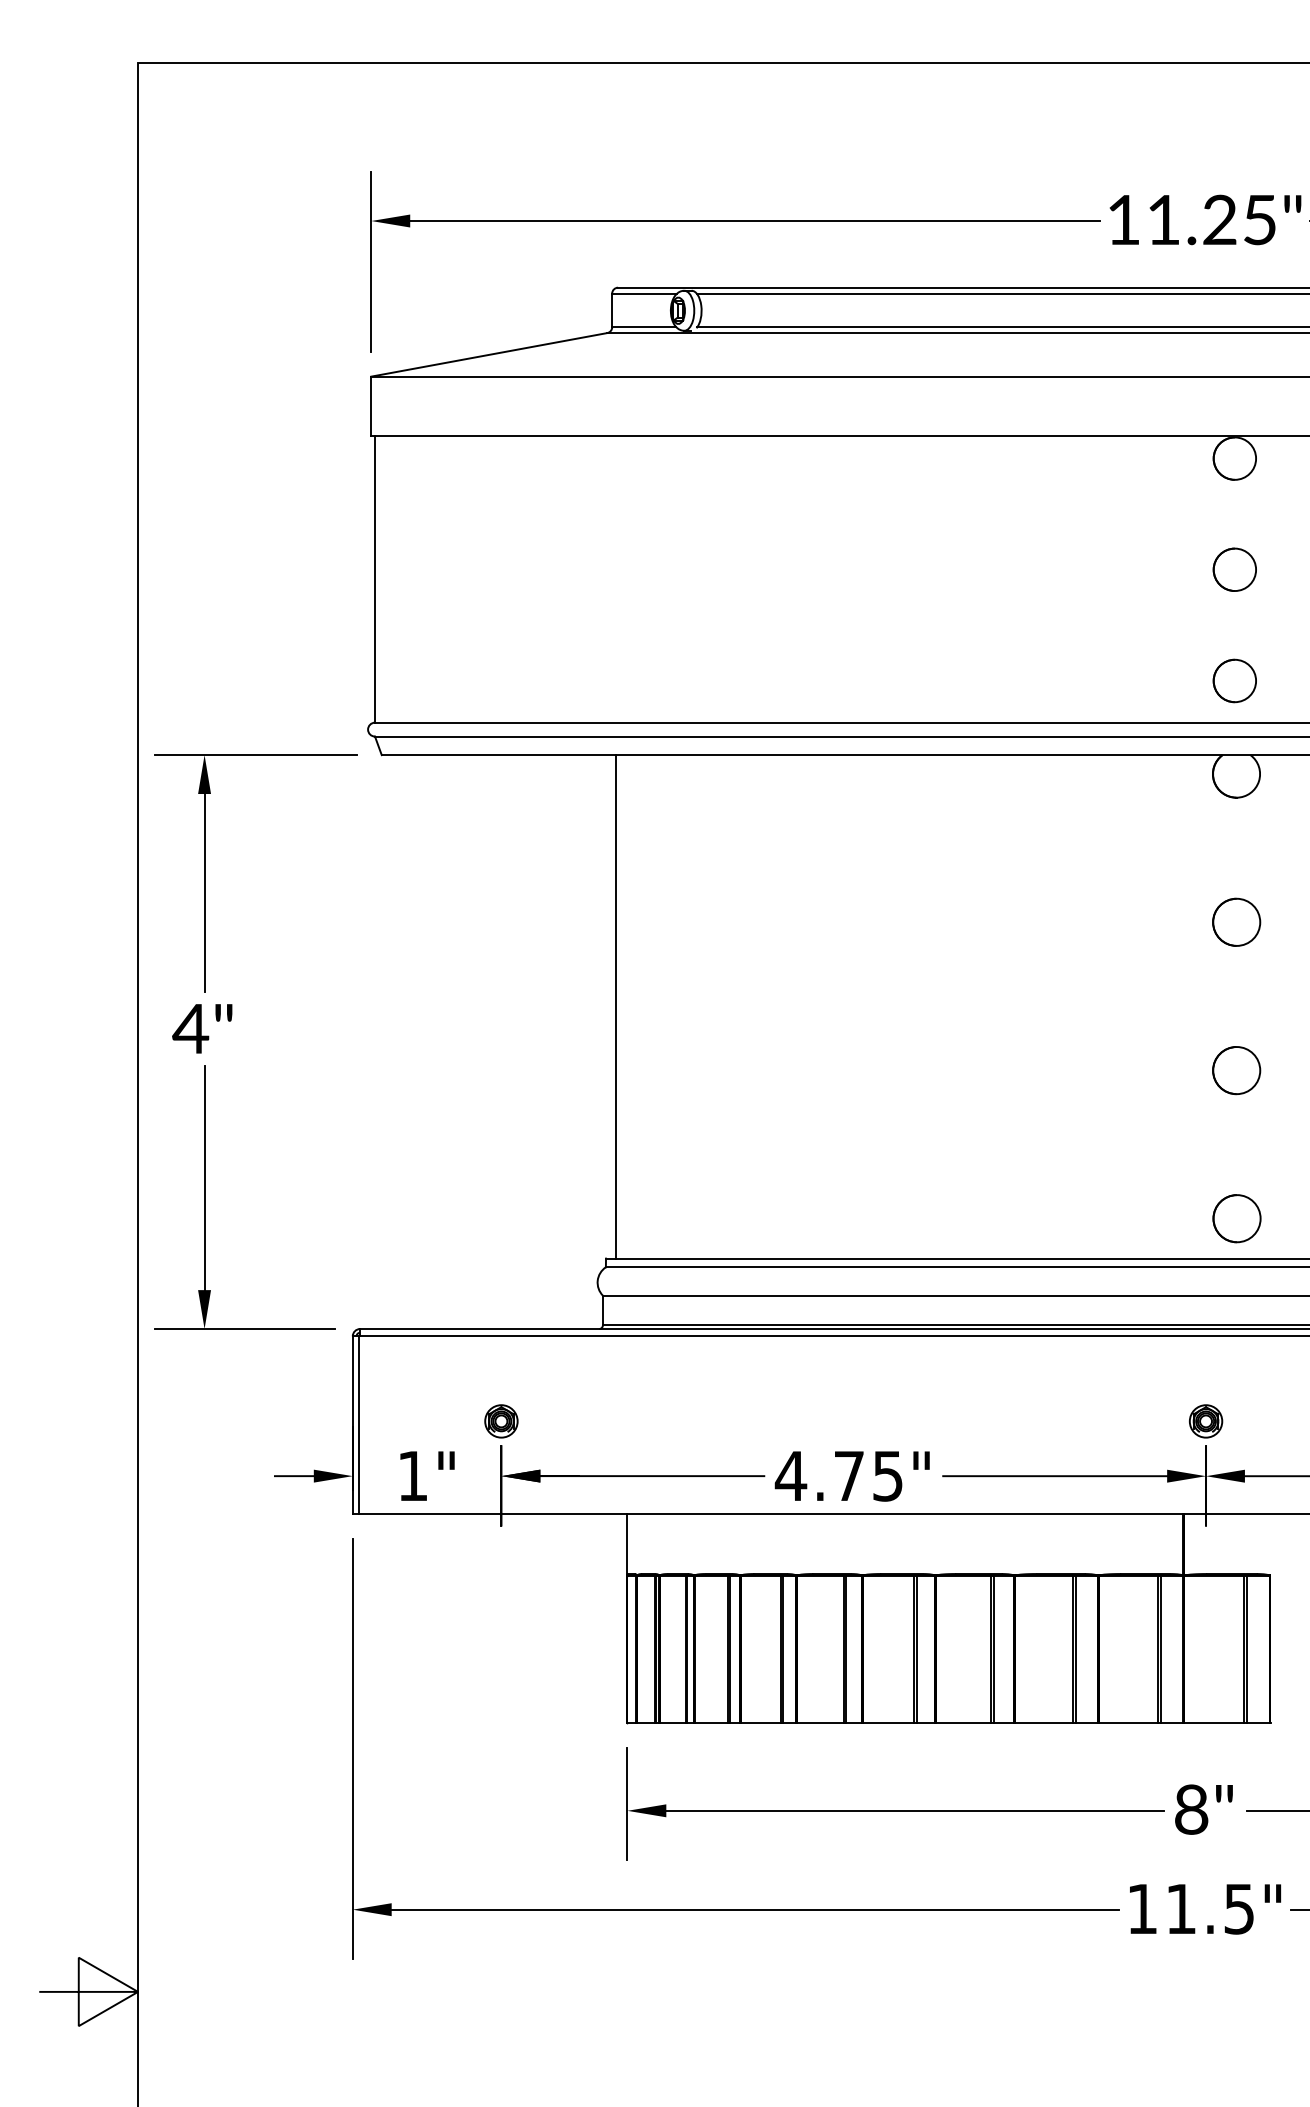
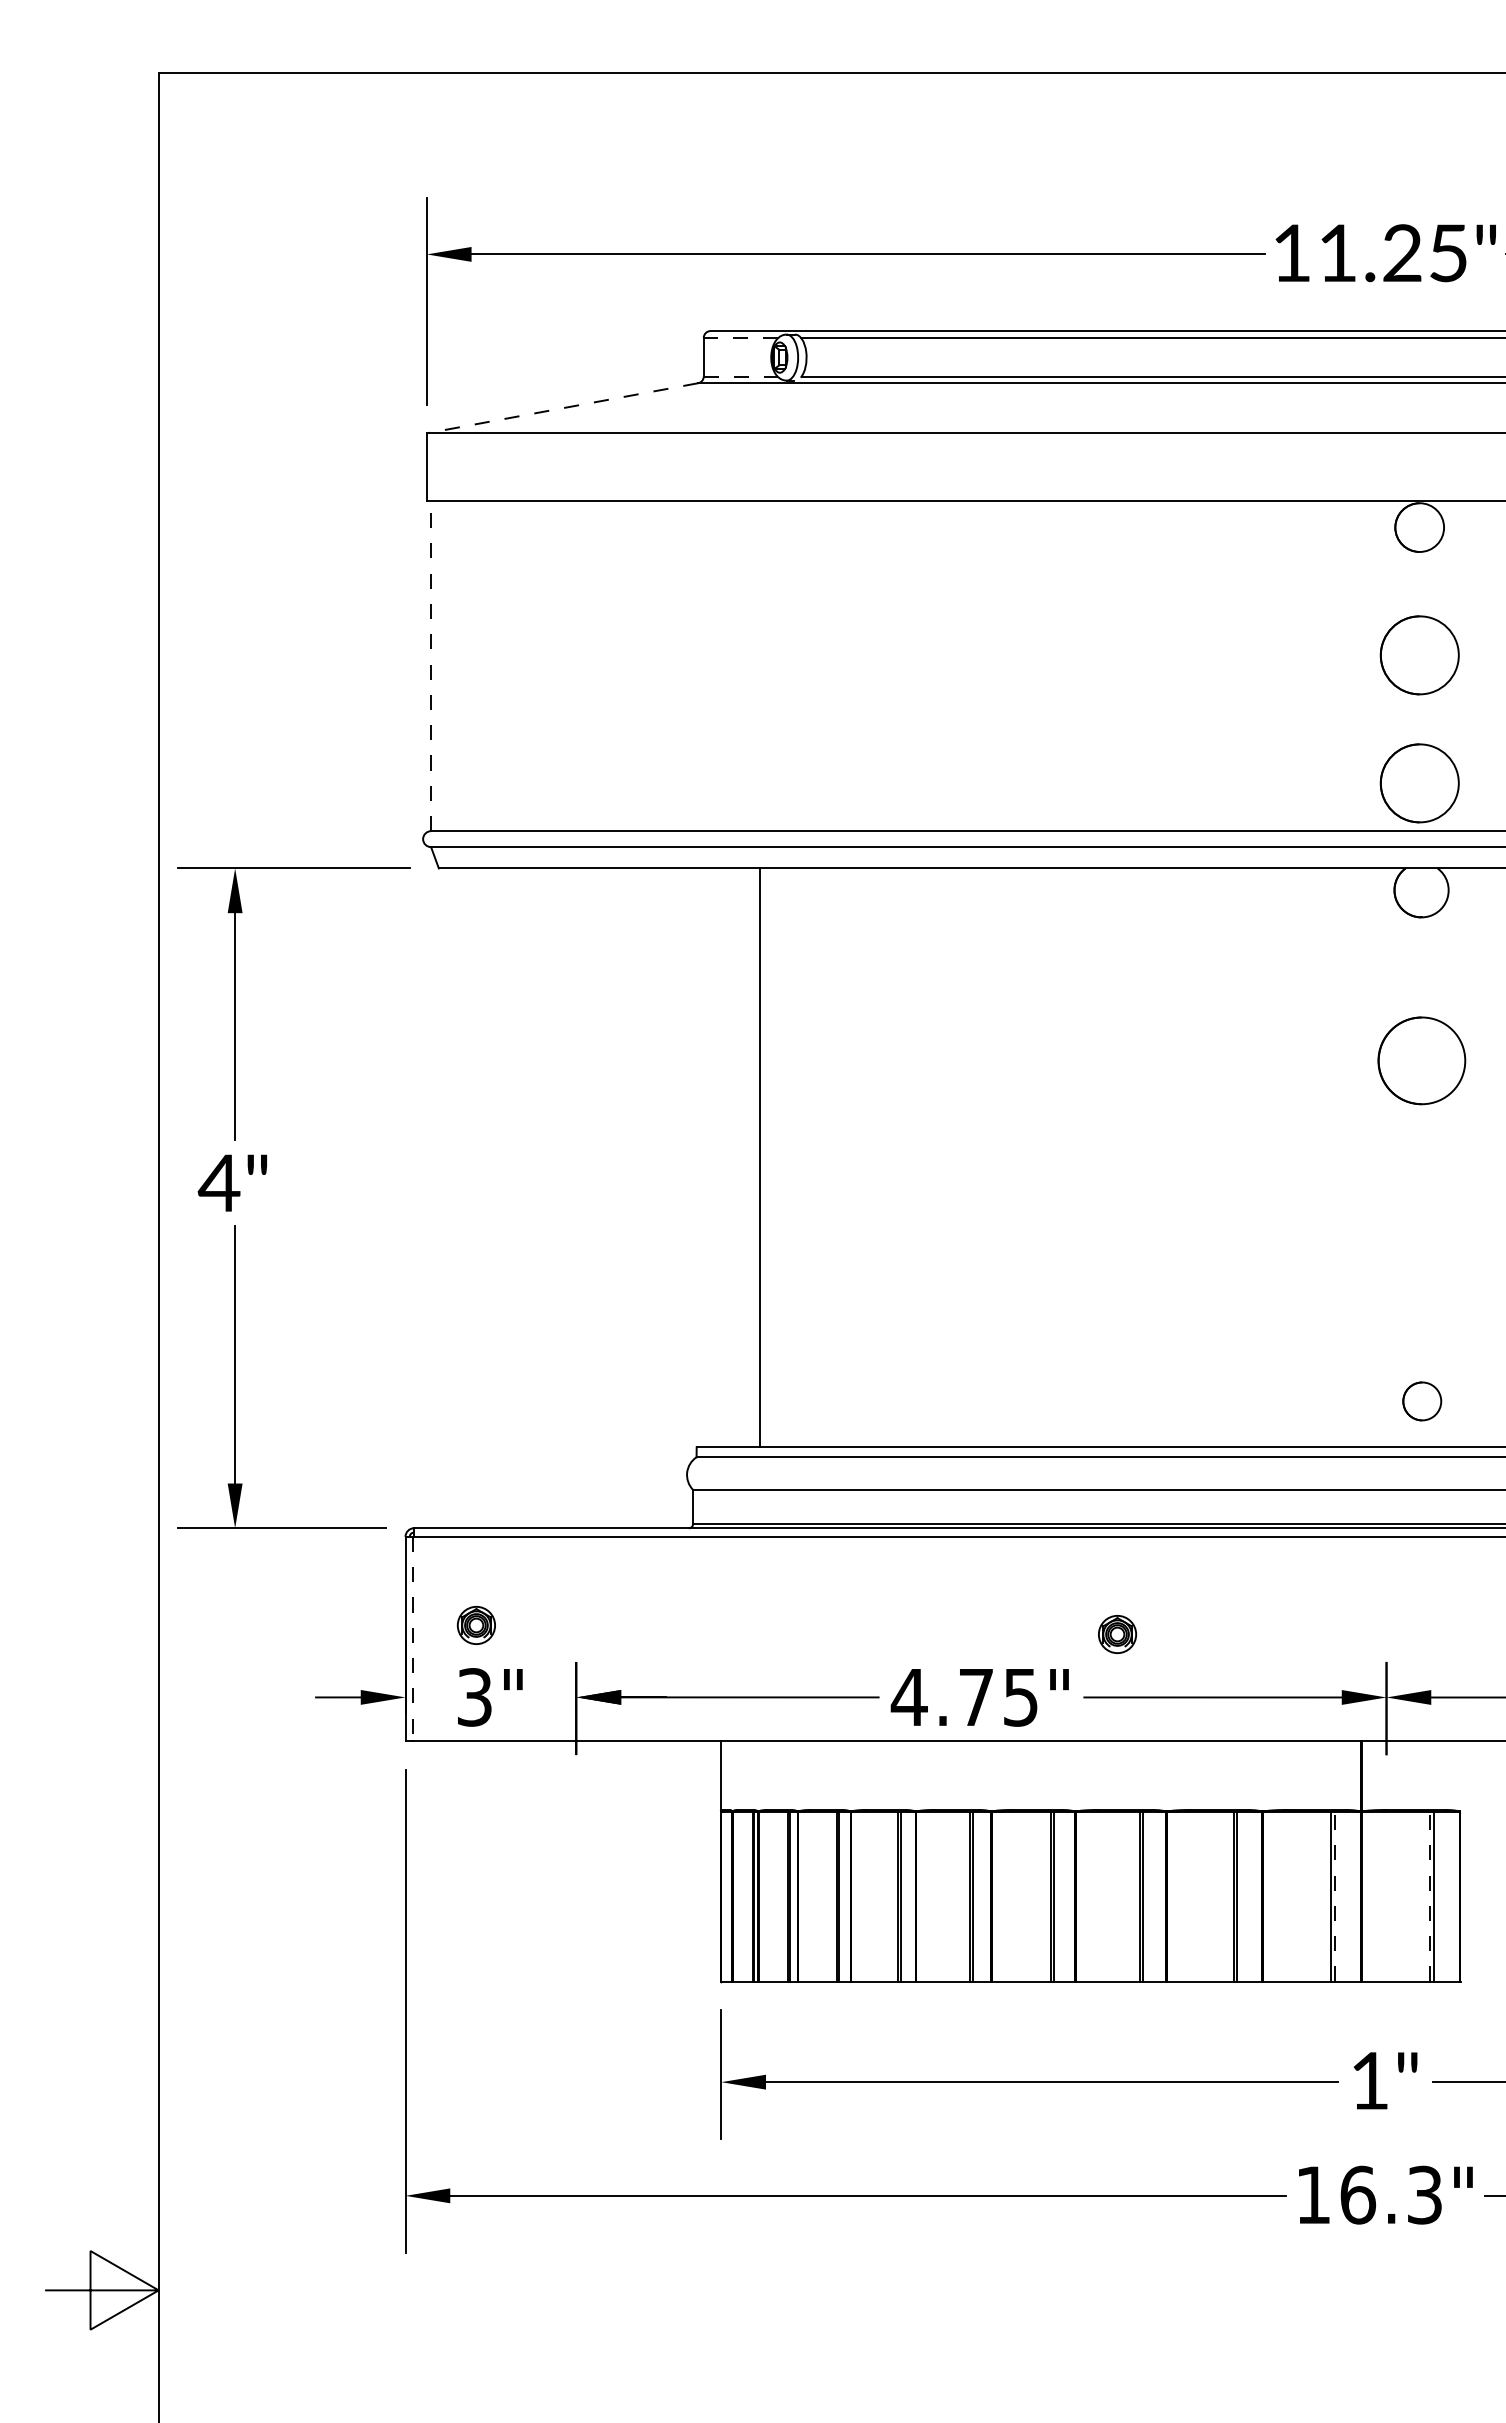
line: (644, 293) -> (740, 337), solid -> dashed
line: (644, 327) -> (740, 376), solid -> dashed
line: (489, 355) -> (562, 408), solid -> dashed
part: (1234, 569) -> (1419, 655), size x1.6
line: (375, 579) -> (431, 666), solid -> dashed
part: (1234, 680) -> (1419, 782), size x1.6
part: (1236, 922) -> (1421, 1060), size x1.6
line: (616, 1006) -> (760, 1157), moved
part: (1236, 1070) -> (1421, 1231), removed
part: (1237, 1218) -> (1422, 1401), size x0.7
part: (500, 1421) -> (475, 1625), moved
part: (1206, 1421) -> (1117, 1634), moved
line: (358, 1425) -> (412, 1639), solid -> dashed
text: (412, 1476) -> (474, 1697), 1" -> 3"
line: (1161, 1650) -> (1335, 1897), solid -> dashed
line: (1243, 1650) -> (1429, 1897), solid -> dashed
text: (1192, 1809) -> (1370, 2080), 8" -> 1"
text: (1209, 1908) -> (1390, 2194), 11.5" -> 16.3"

